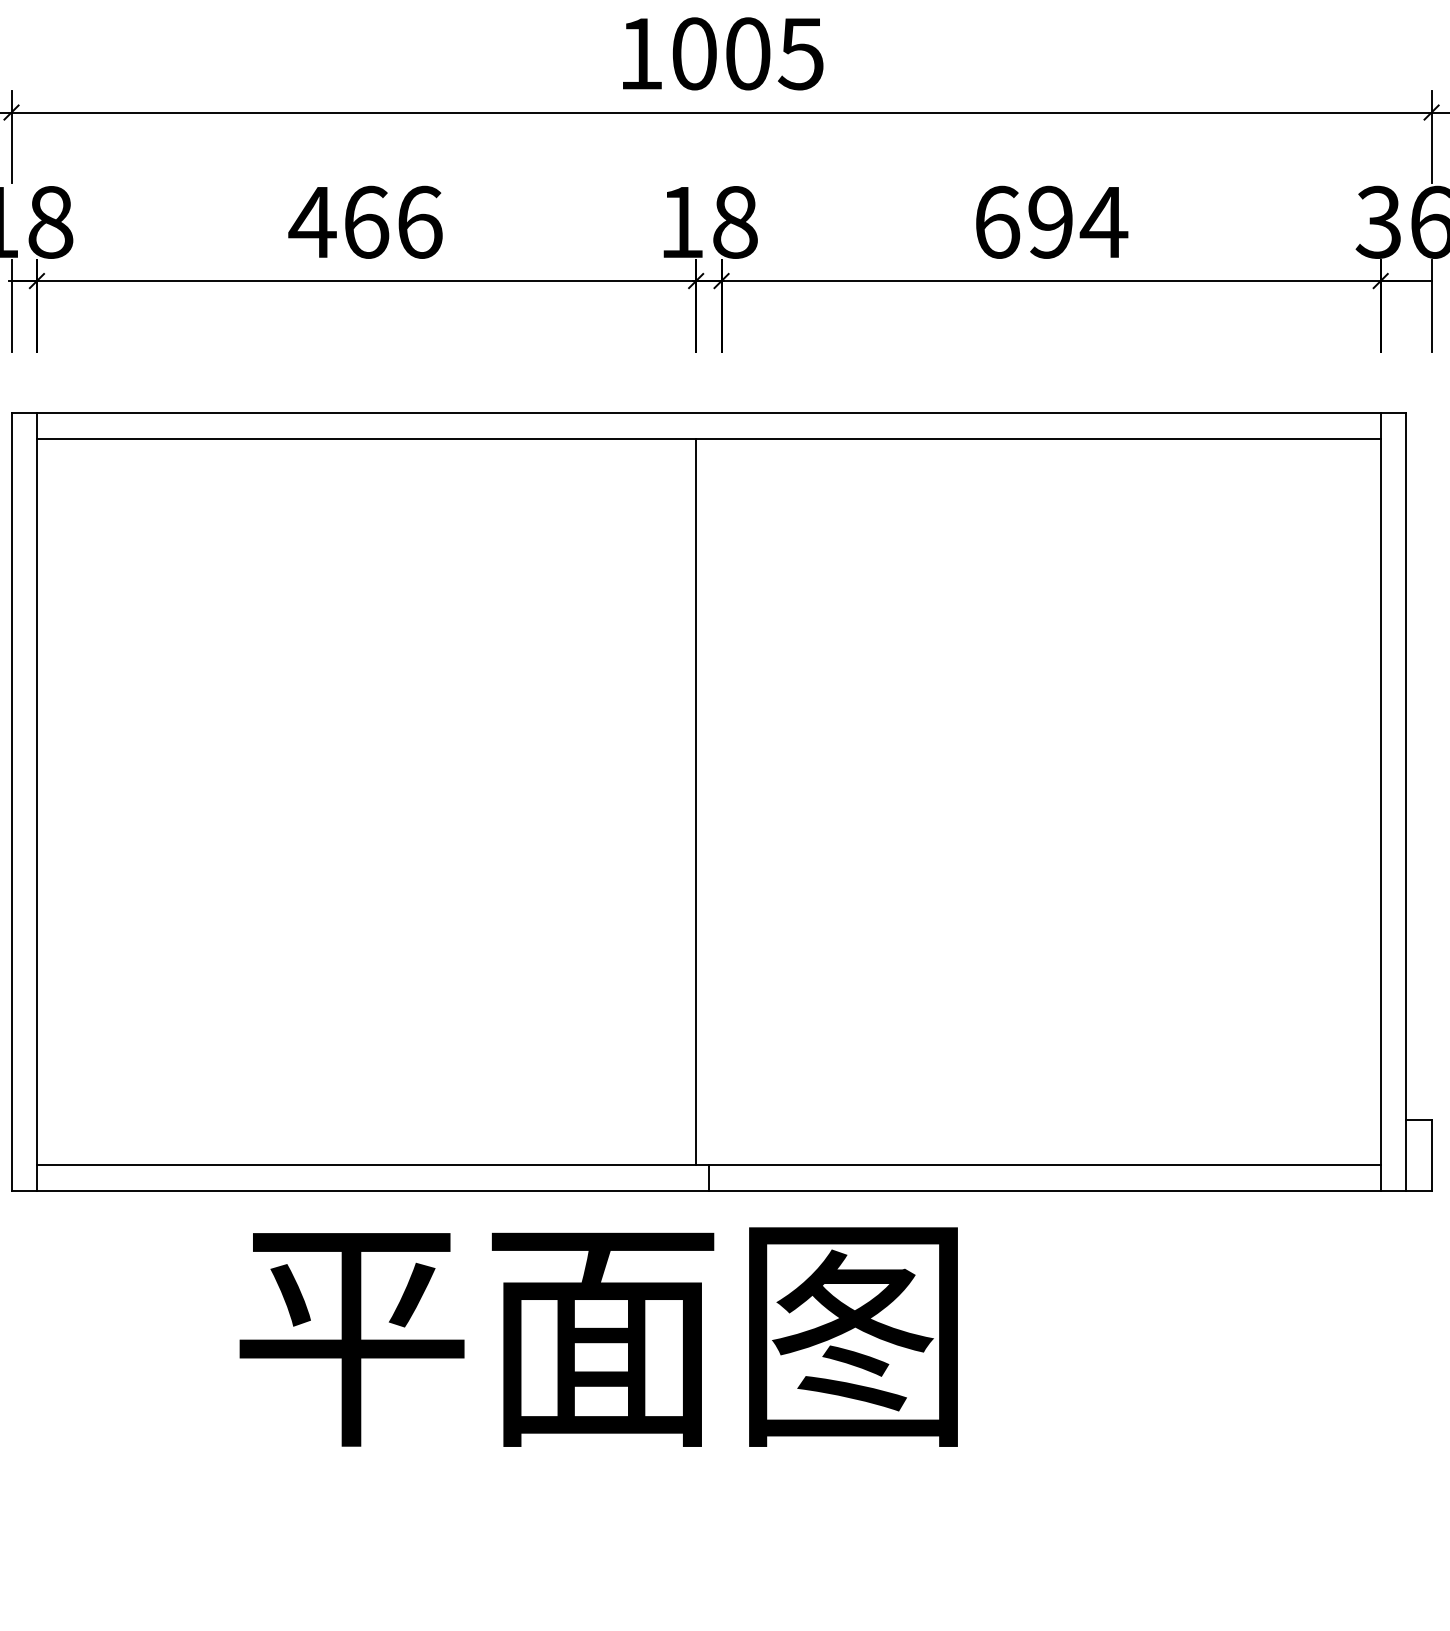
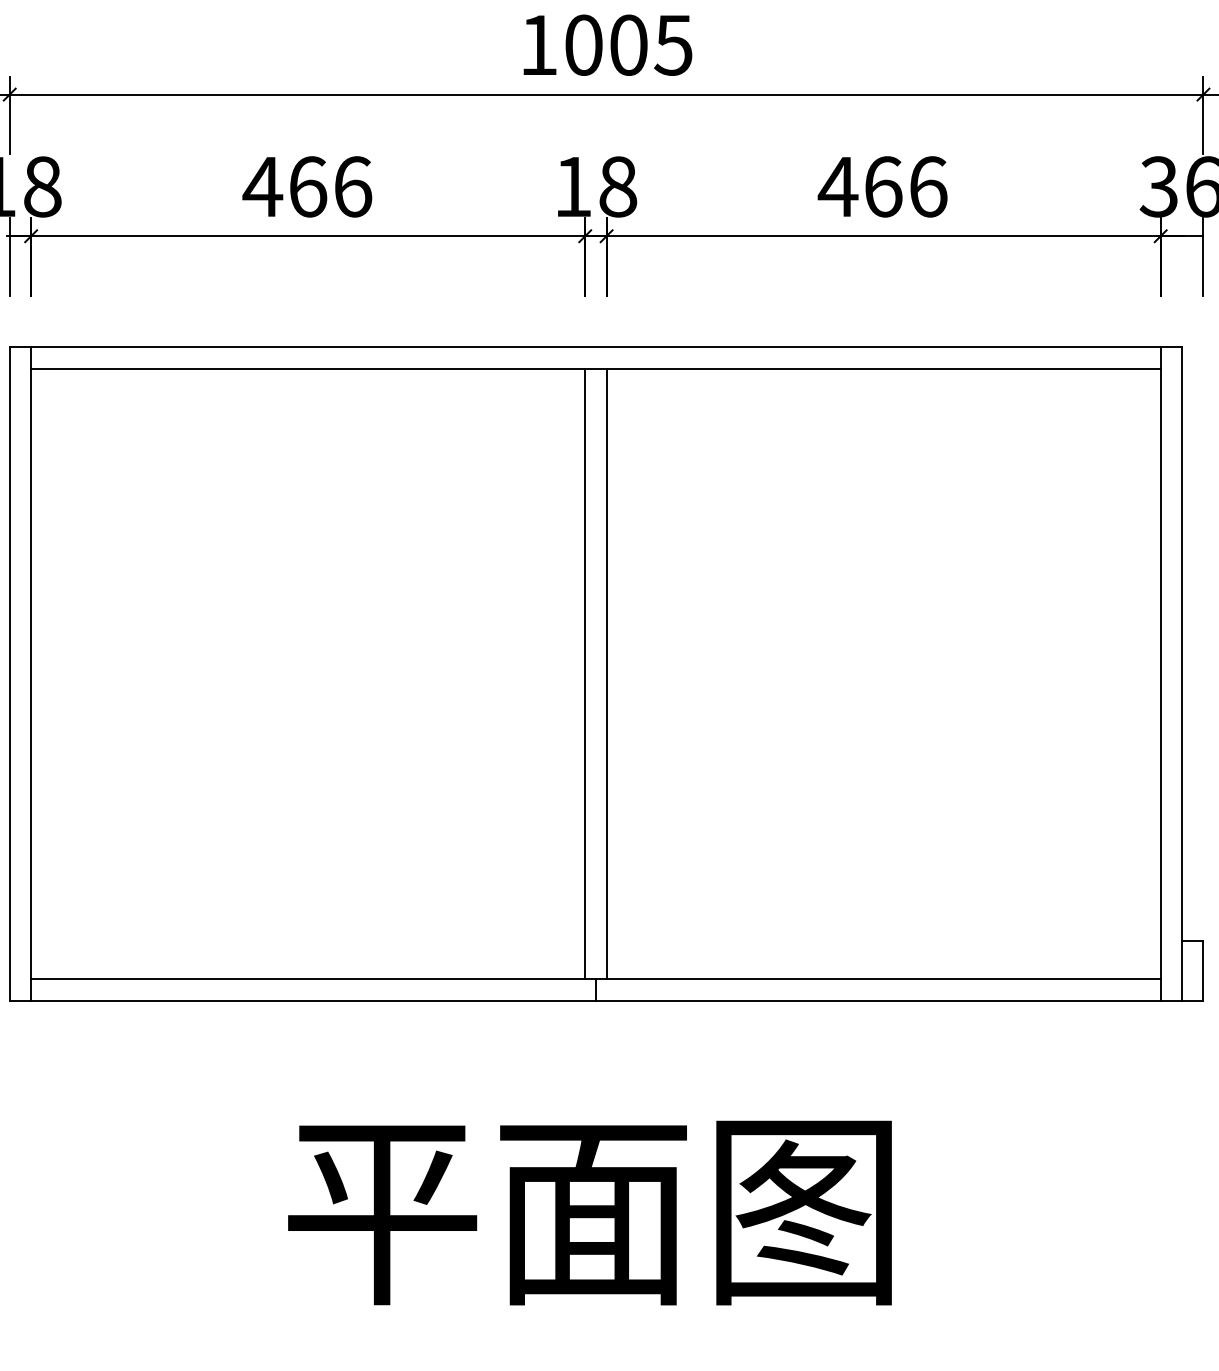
text: (1050, 221) -> (883, 186), 694 -> 466
line: (721, 801) -> (606, 673), added
text: (598, 1336) -> (589, 1212), moved

